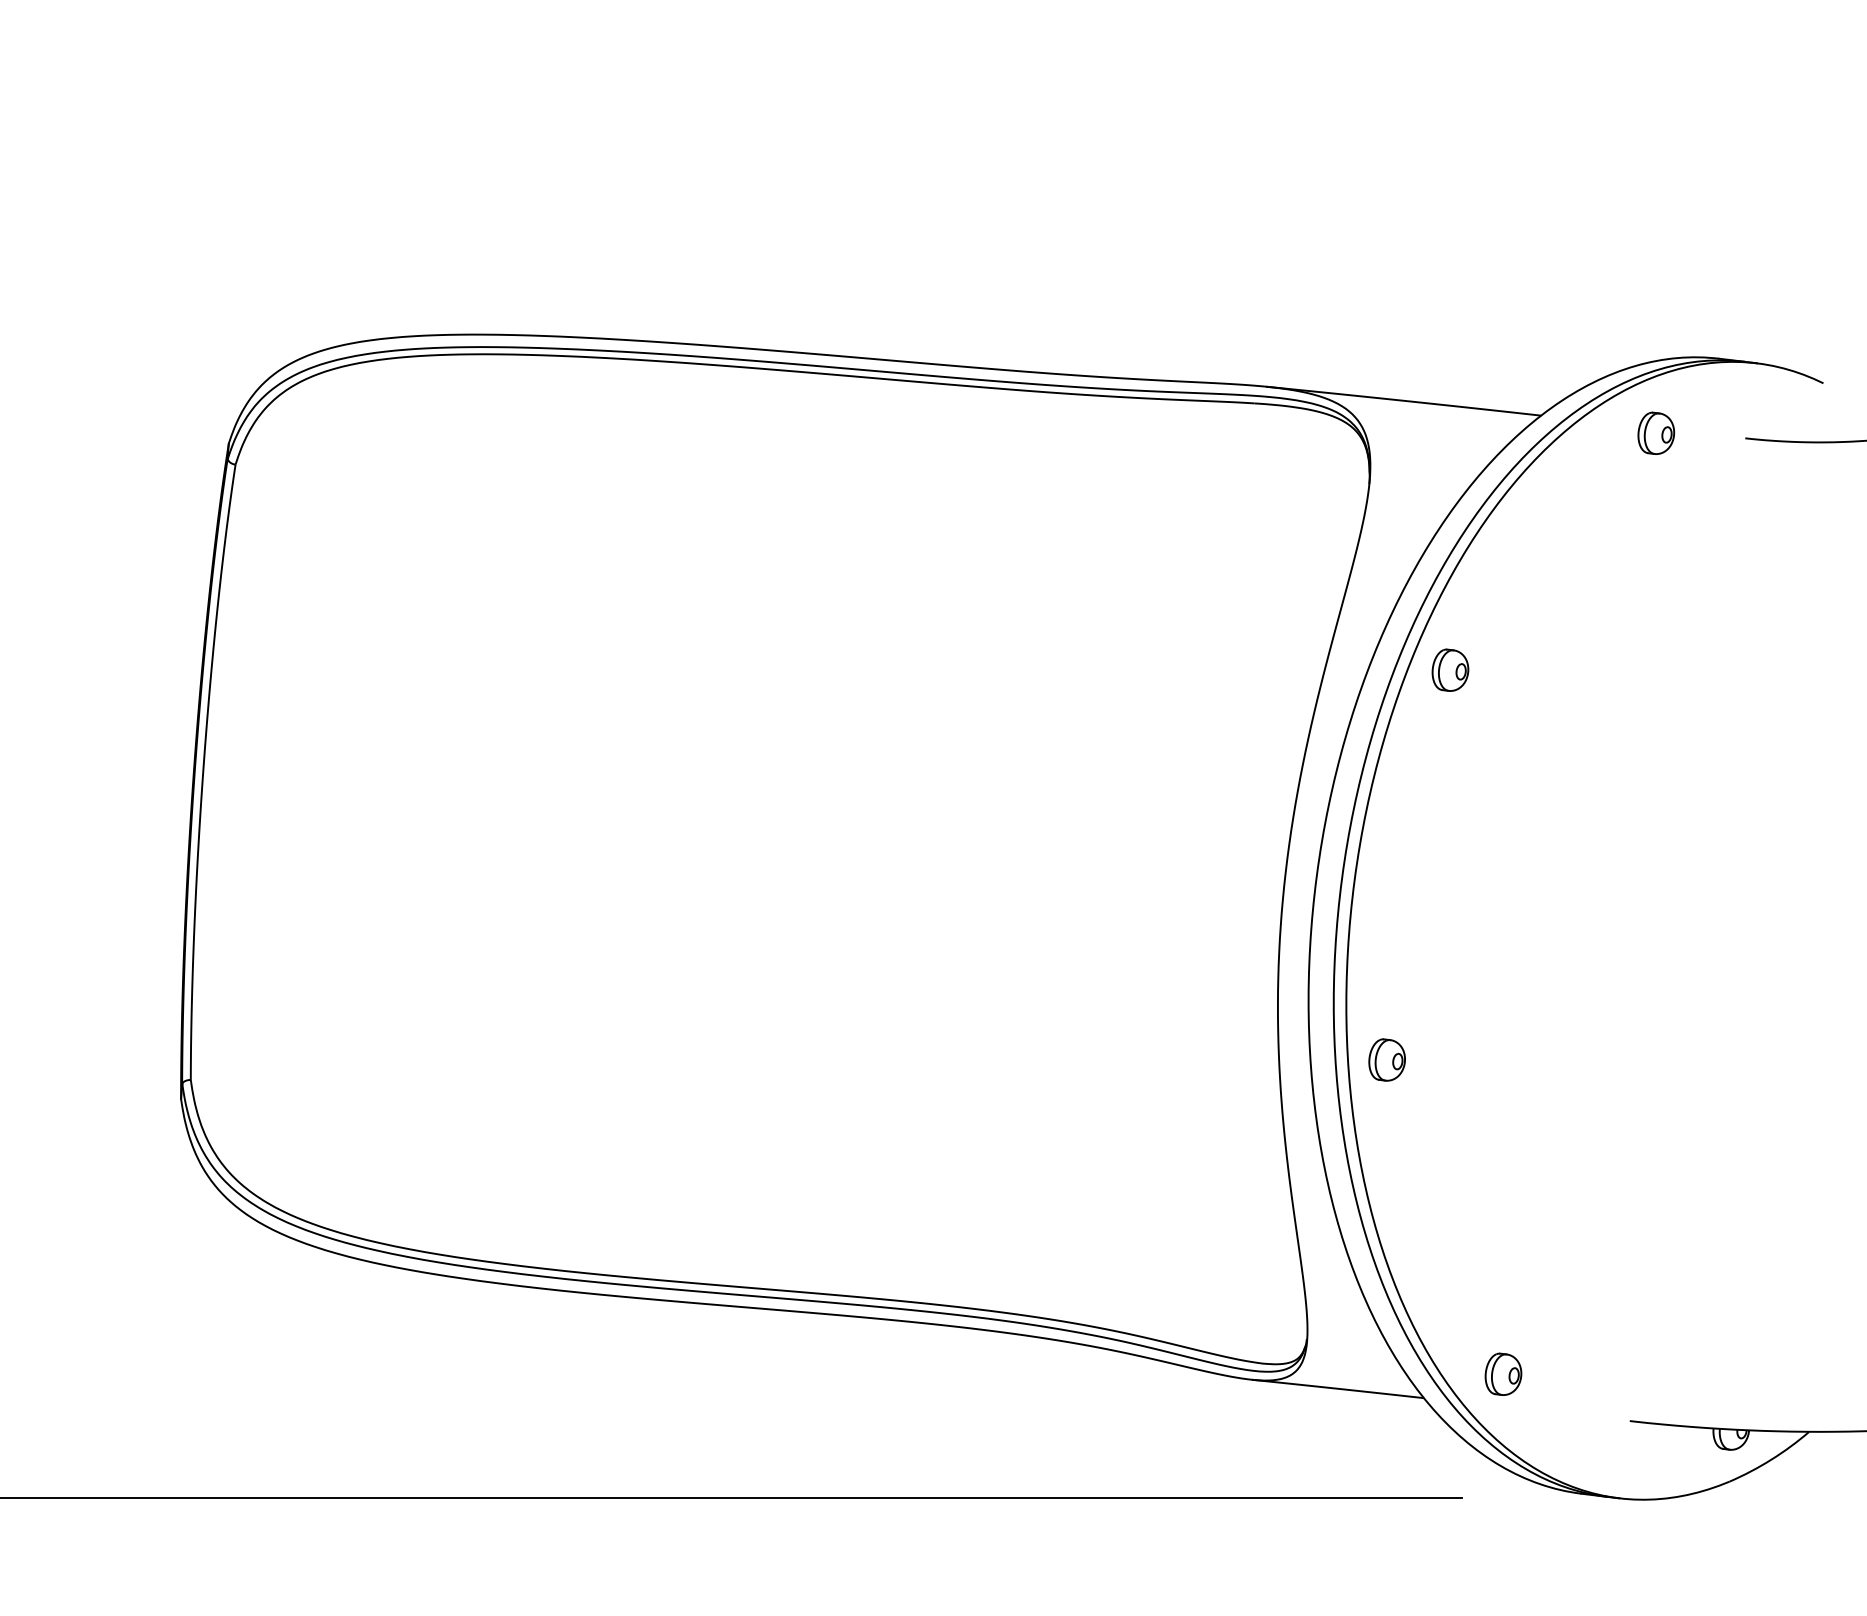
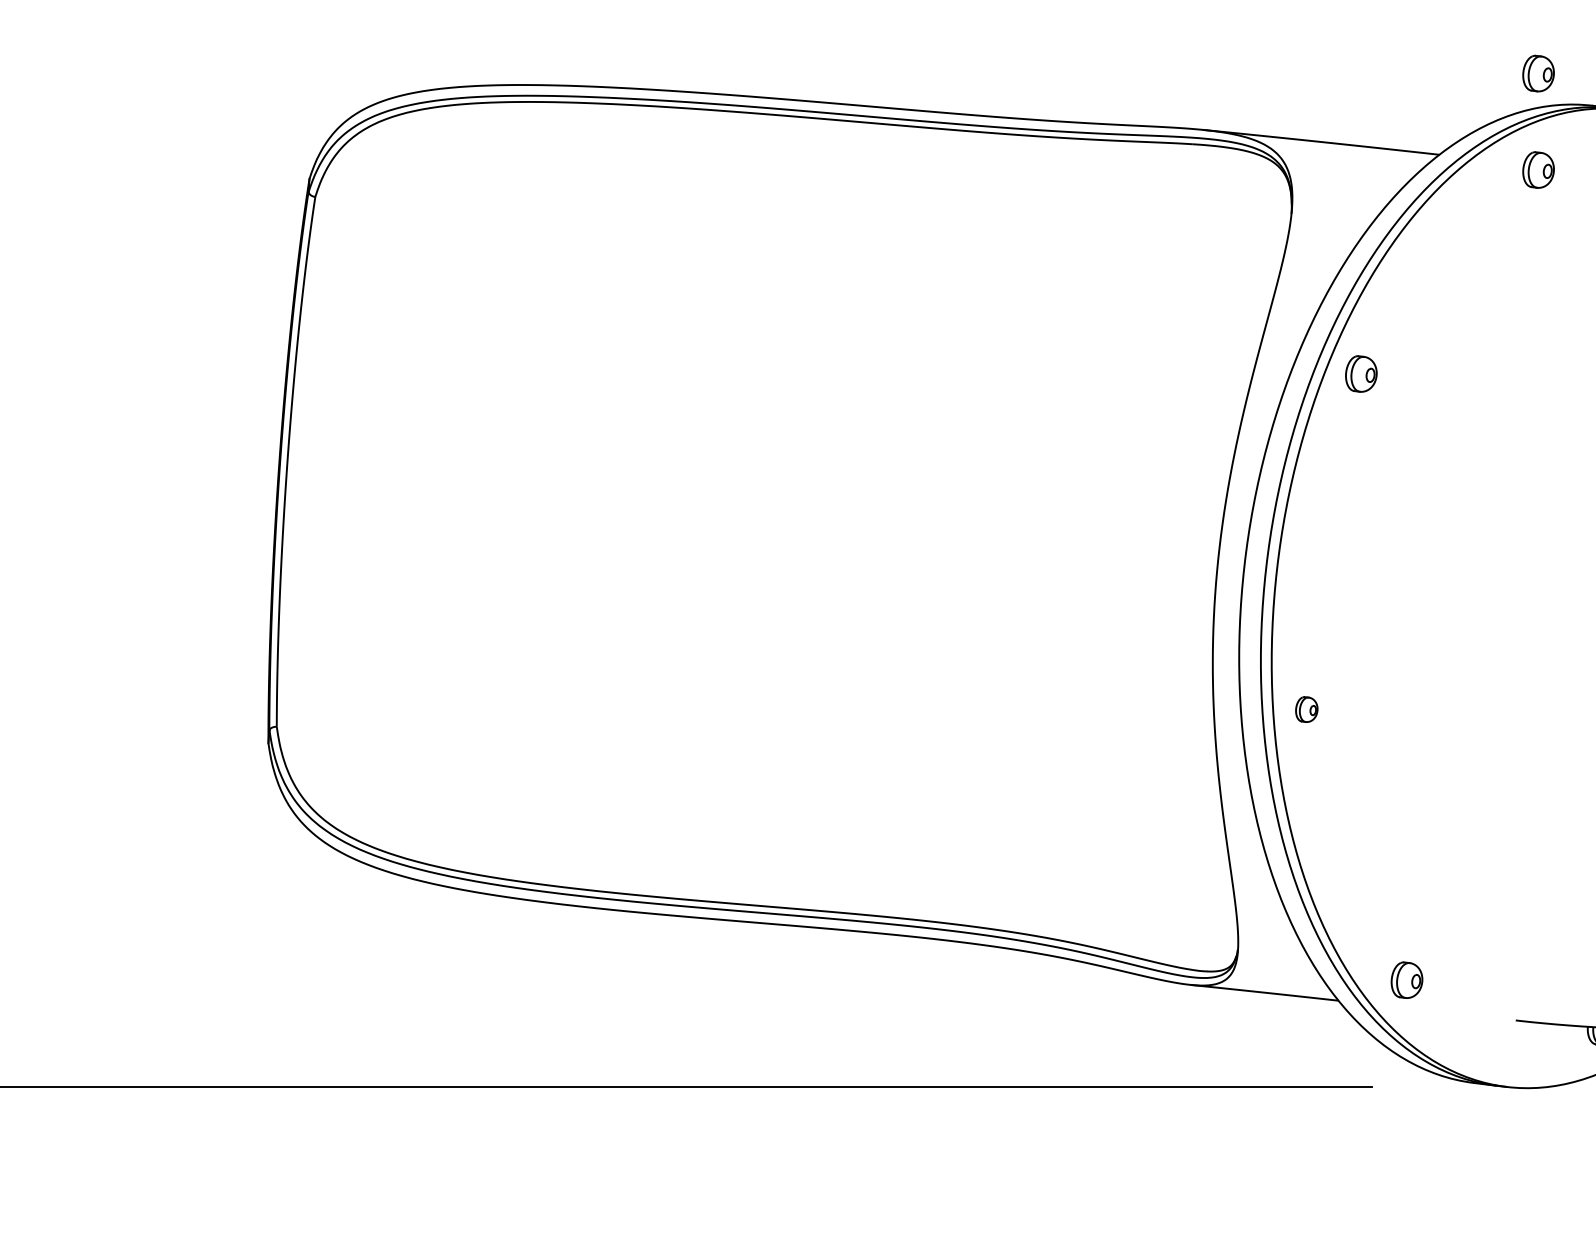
part: (1656, 320) -> (1538, 72), added
part: (1386, 1059) -> (1306, 709), size x0.7

